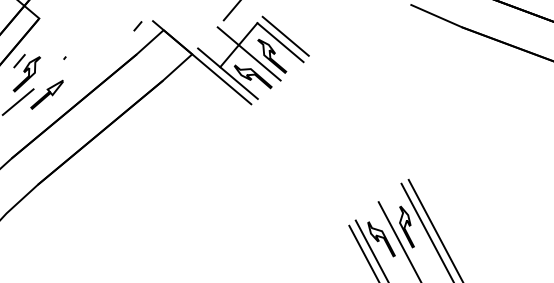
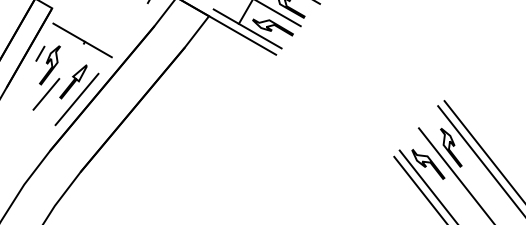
line: (63, 55) -> (82, 40), added
line: (47, 112) -> (77, 99), added

